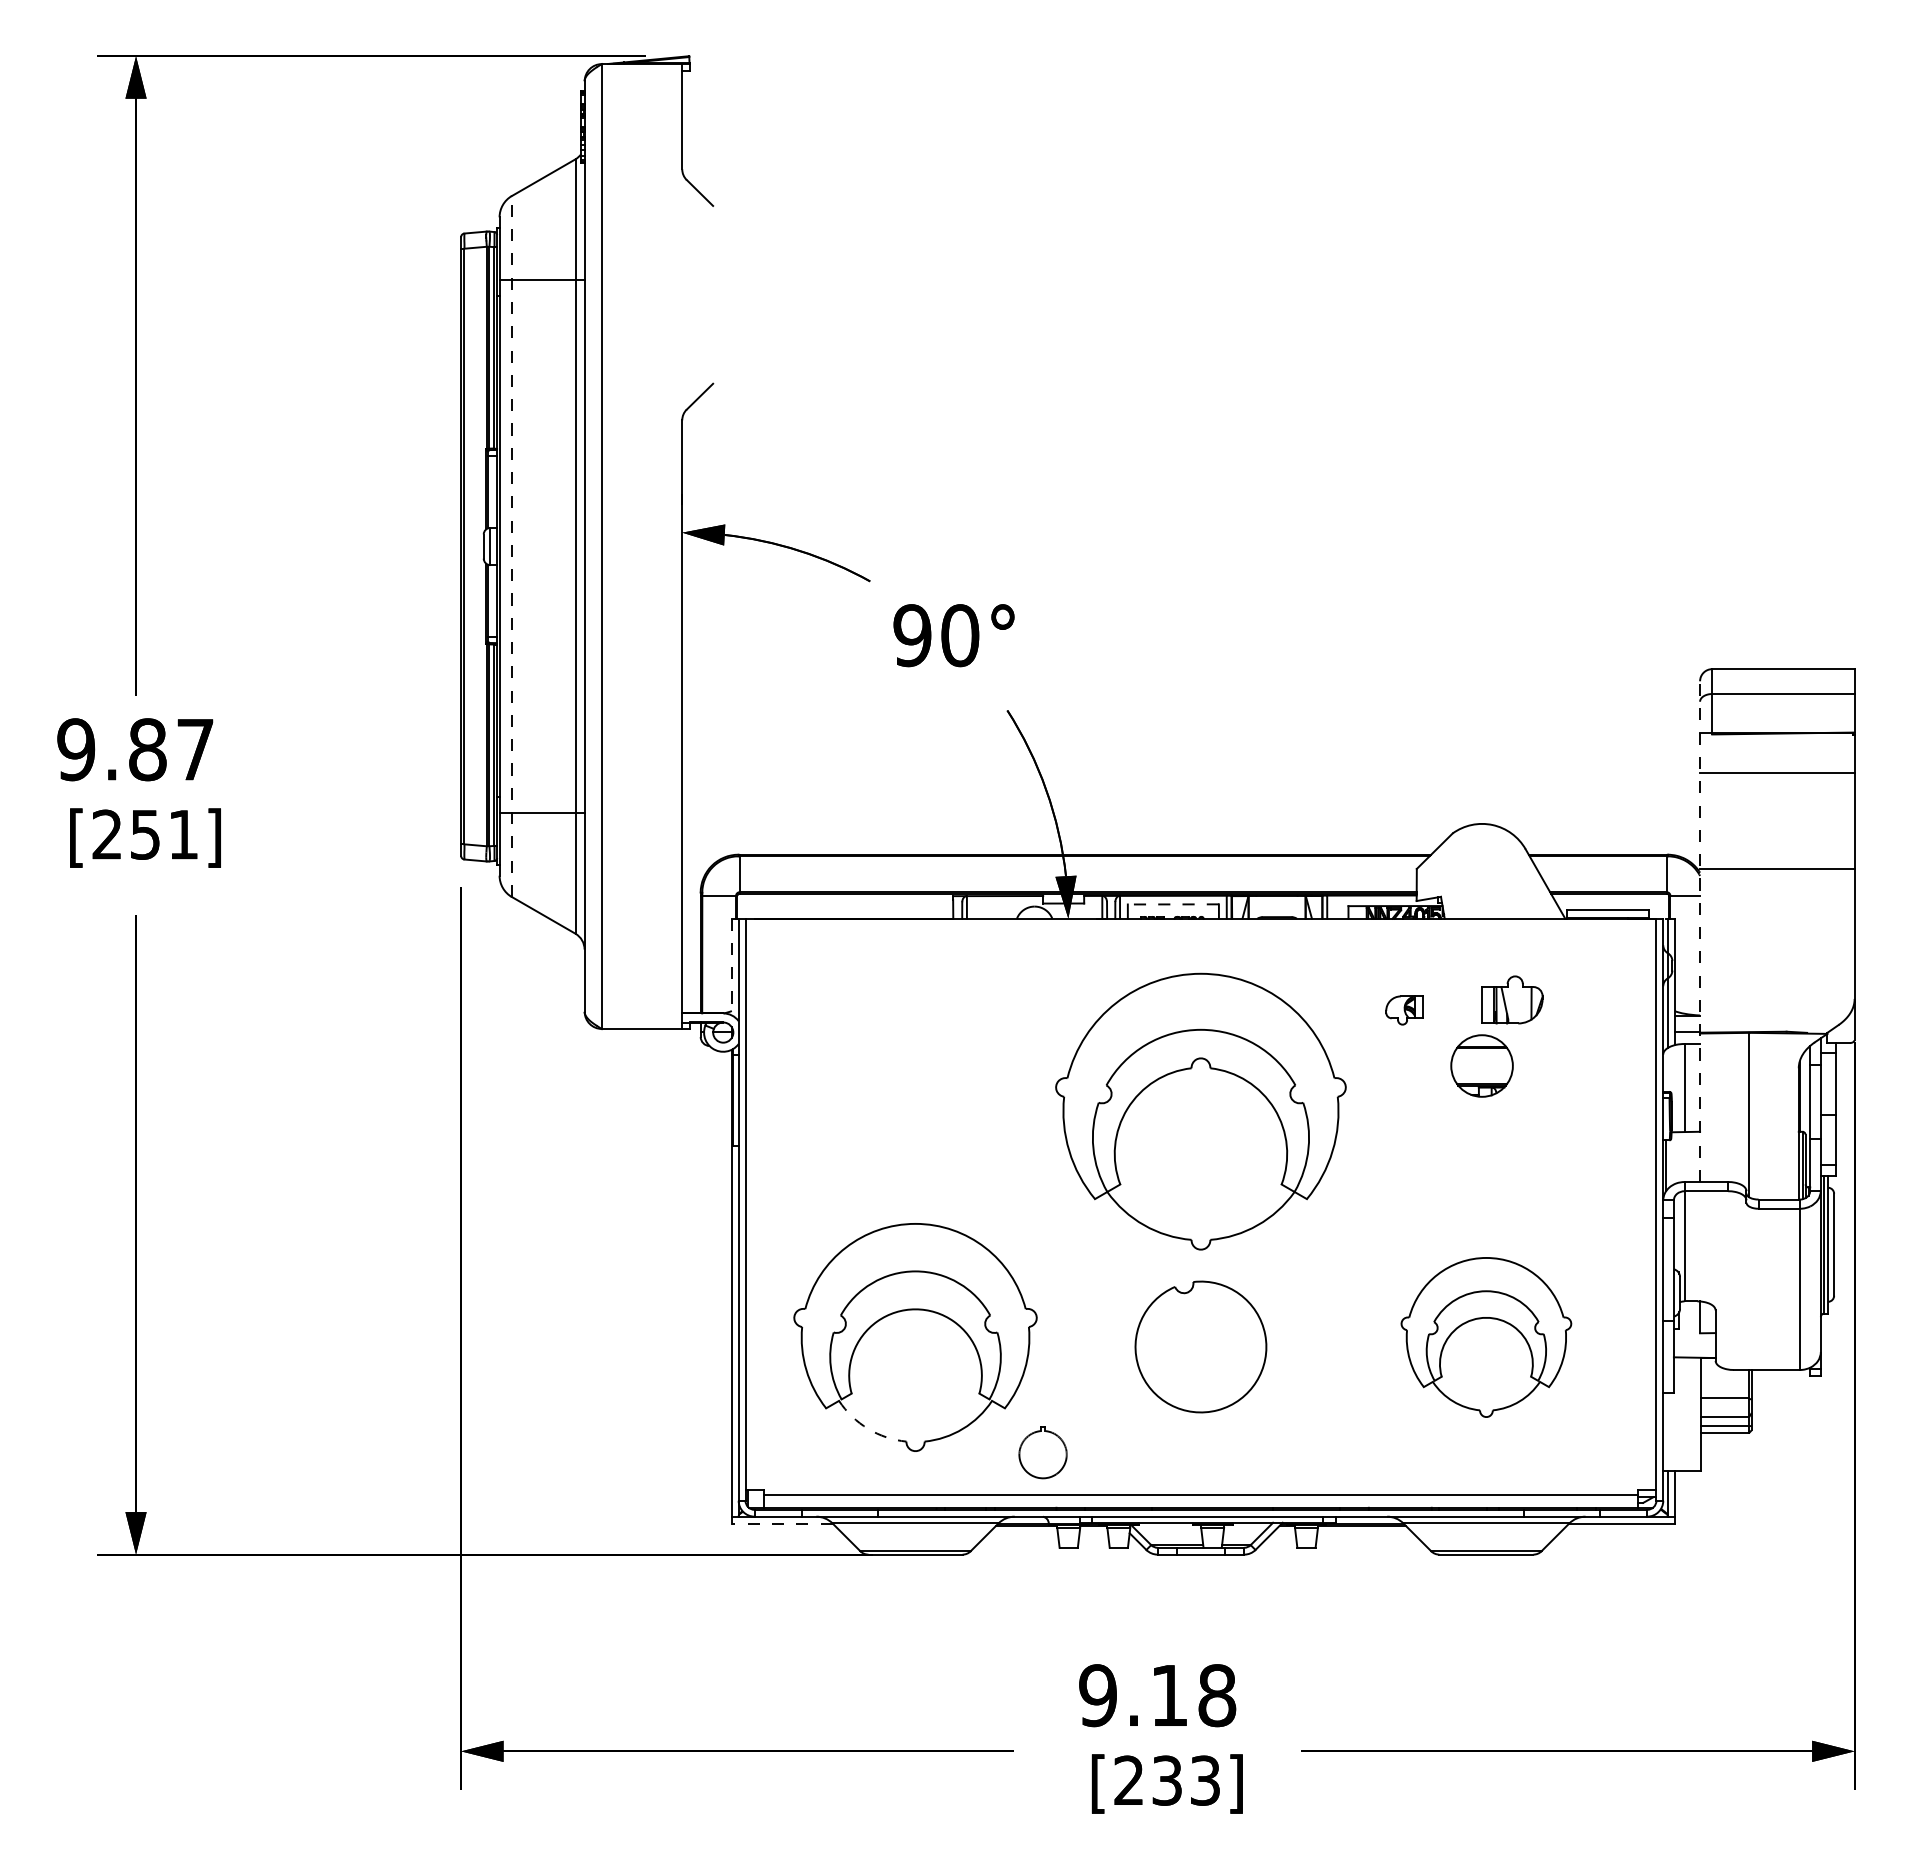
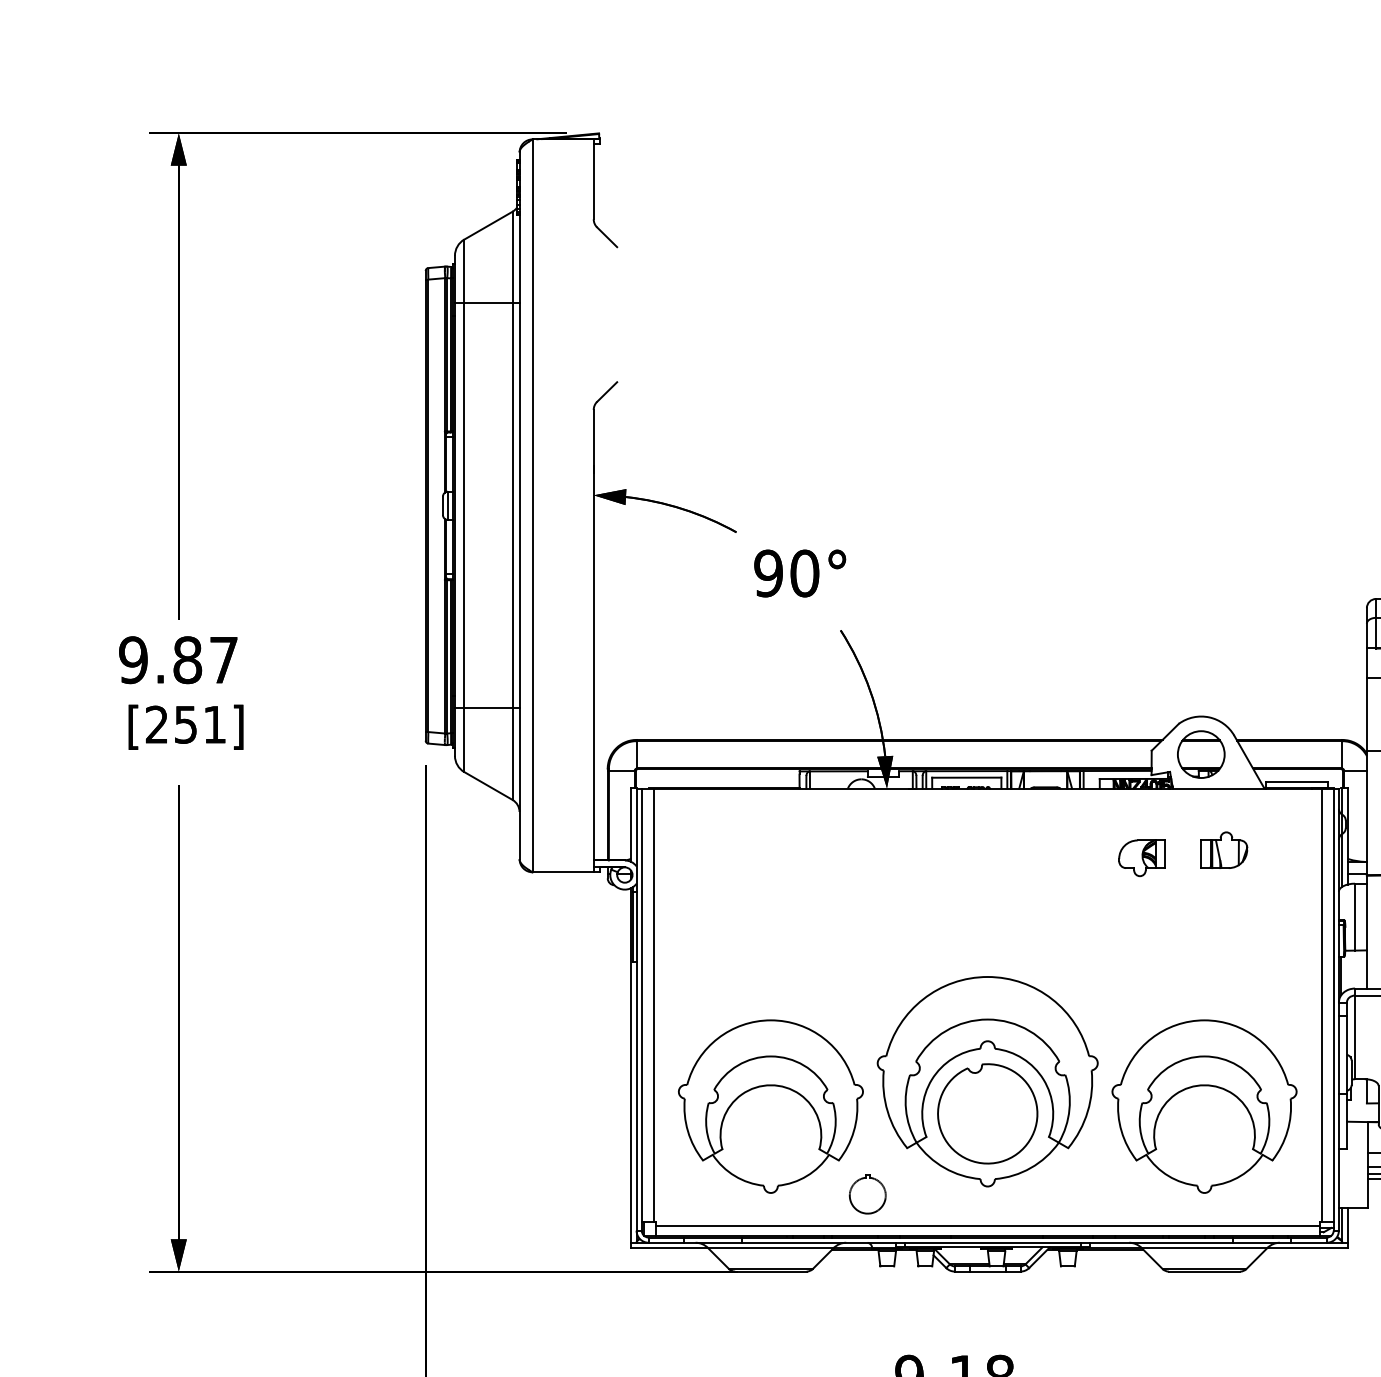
line: (511, 546) -> (464, 505), dashed -> solid
line: (1173, 904) -> (966, 777), dashed -> solid
line: (1700, 931) -> (1367, 798), dashed -> solid
line: (731, 967) -> (631, 825), dashed -> solid
part: (1404, 1010) -> (1142, 858), size x1.67
part: (1481, 1065) -> (1200, 754), moved
part: (1200, 1111) -> (987, 1081), moved
line: (761, 1203) -> (653, 1004), added
line: (1640, 1203) -> (1321, 1004), added
part: (1486, 1337) -> (1204, 1106), size x1.43
arc: (868, 1428) -> (735, 1175), dashed -> solid
line: (781, 1523) -> (669, 1247), dashed -> solid

